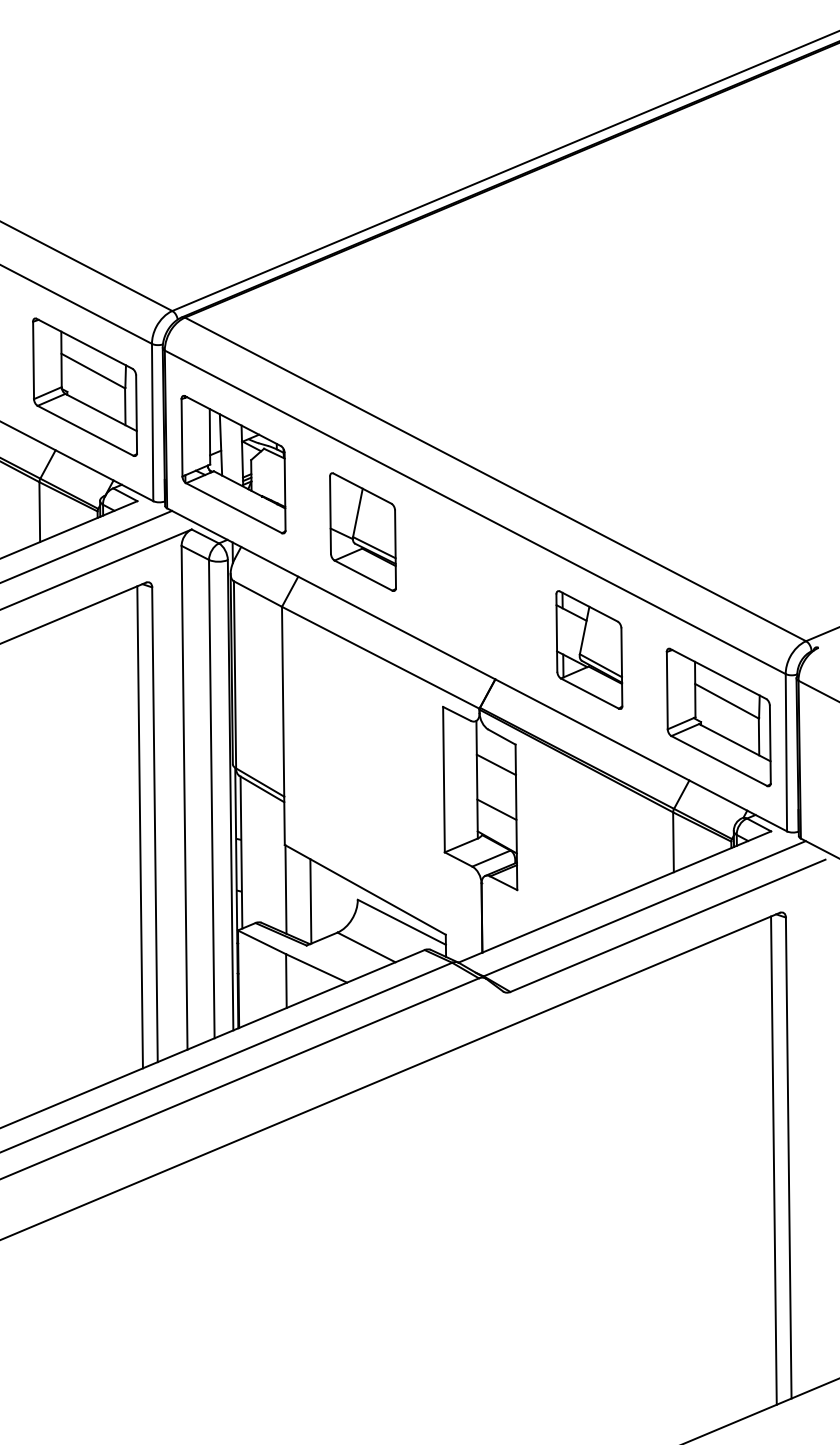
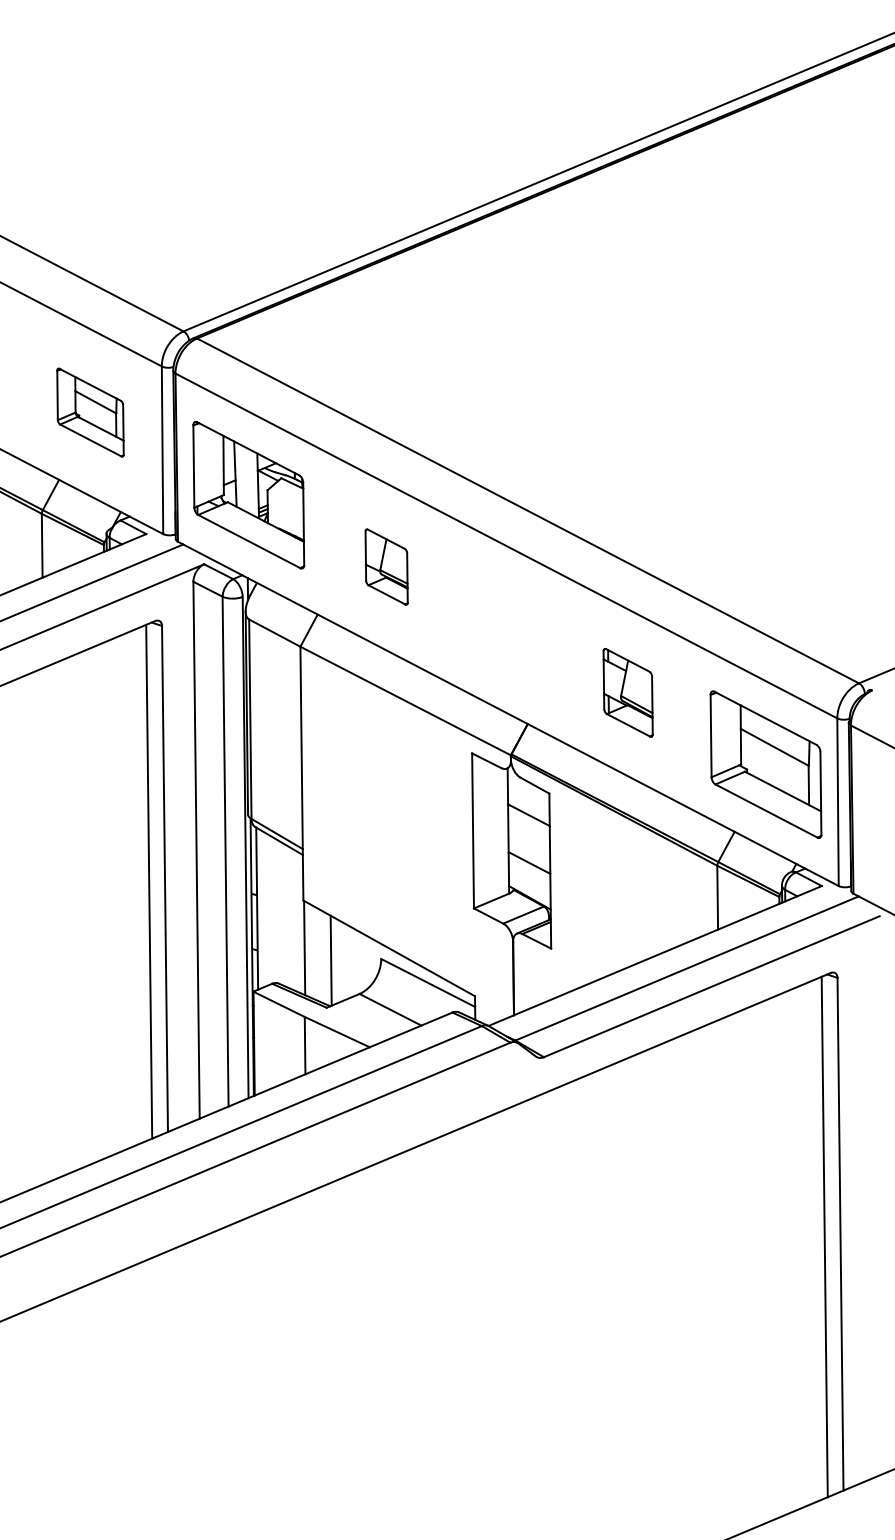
part: (85, 387) -> (90, 412), size x0.6
part: (362, 531) -> (386, 566), size x0.6
part: (589, 649) -> (628, 692), size x0.7

